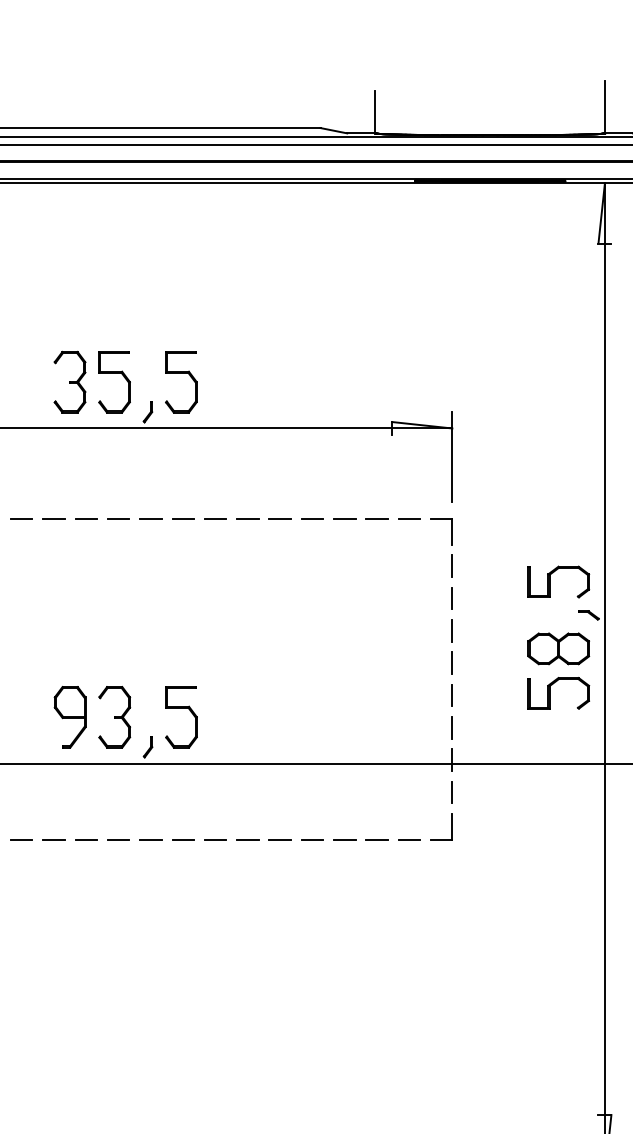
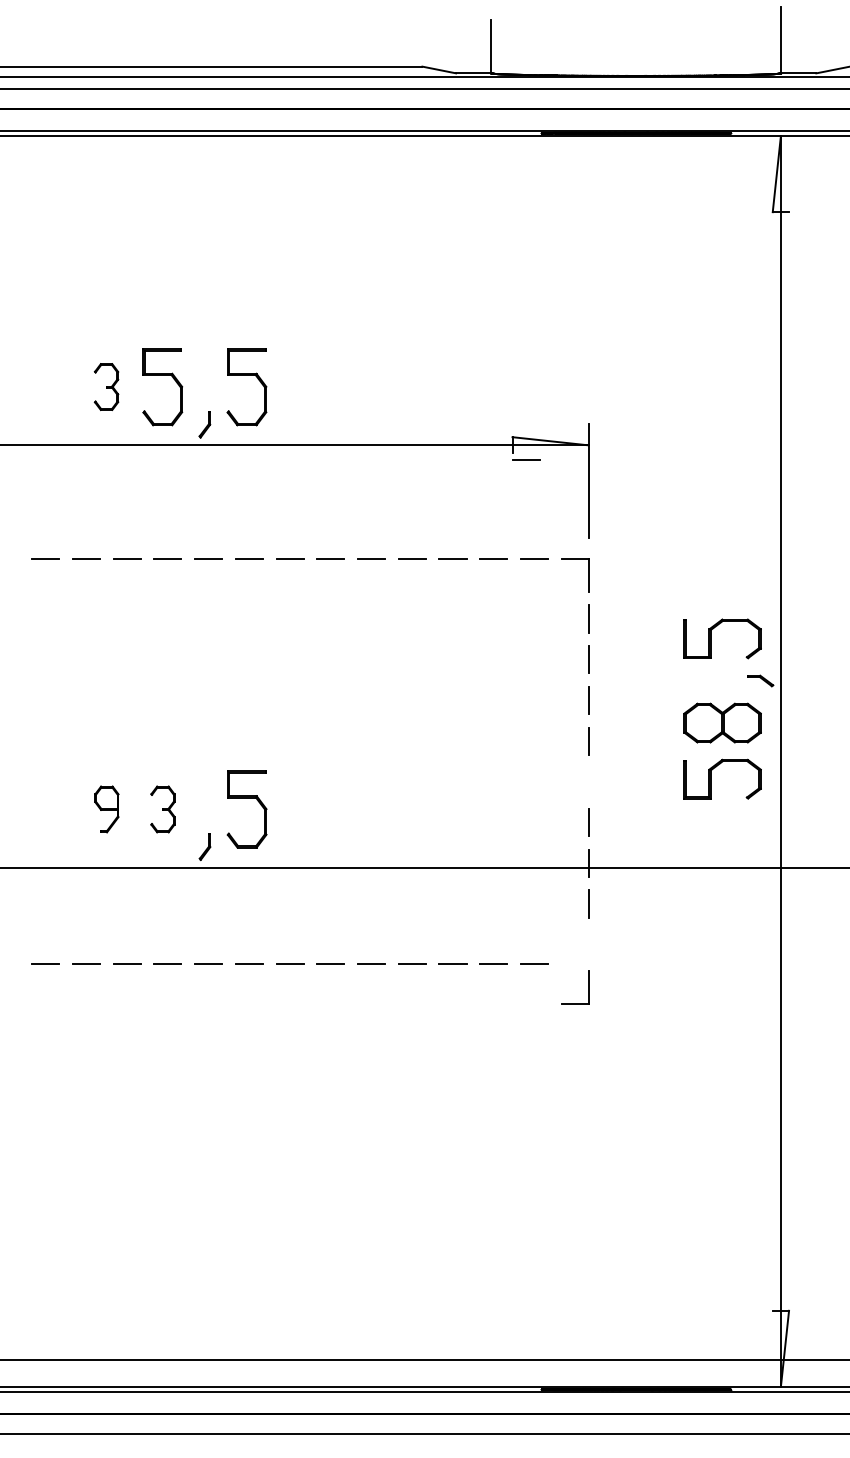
part: (69, 381) -> (106, 386), size x0.6
line: (403, 439) -> (526, 459), added
line: (452, 695) -> (588, 781), removed
part: (69, 717) -> (106, 809), size x0.6
part: (114, 717) -> (162, 809), size x0.6
part: (452, 826) -> (588, 987), moved

